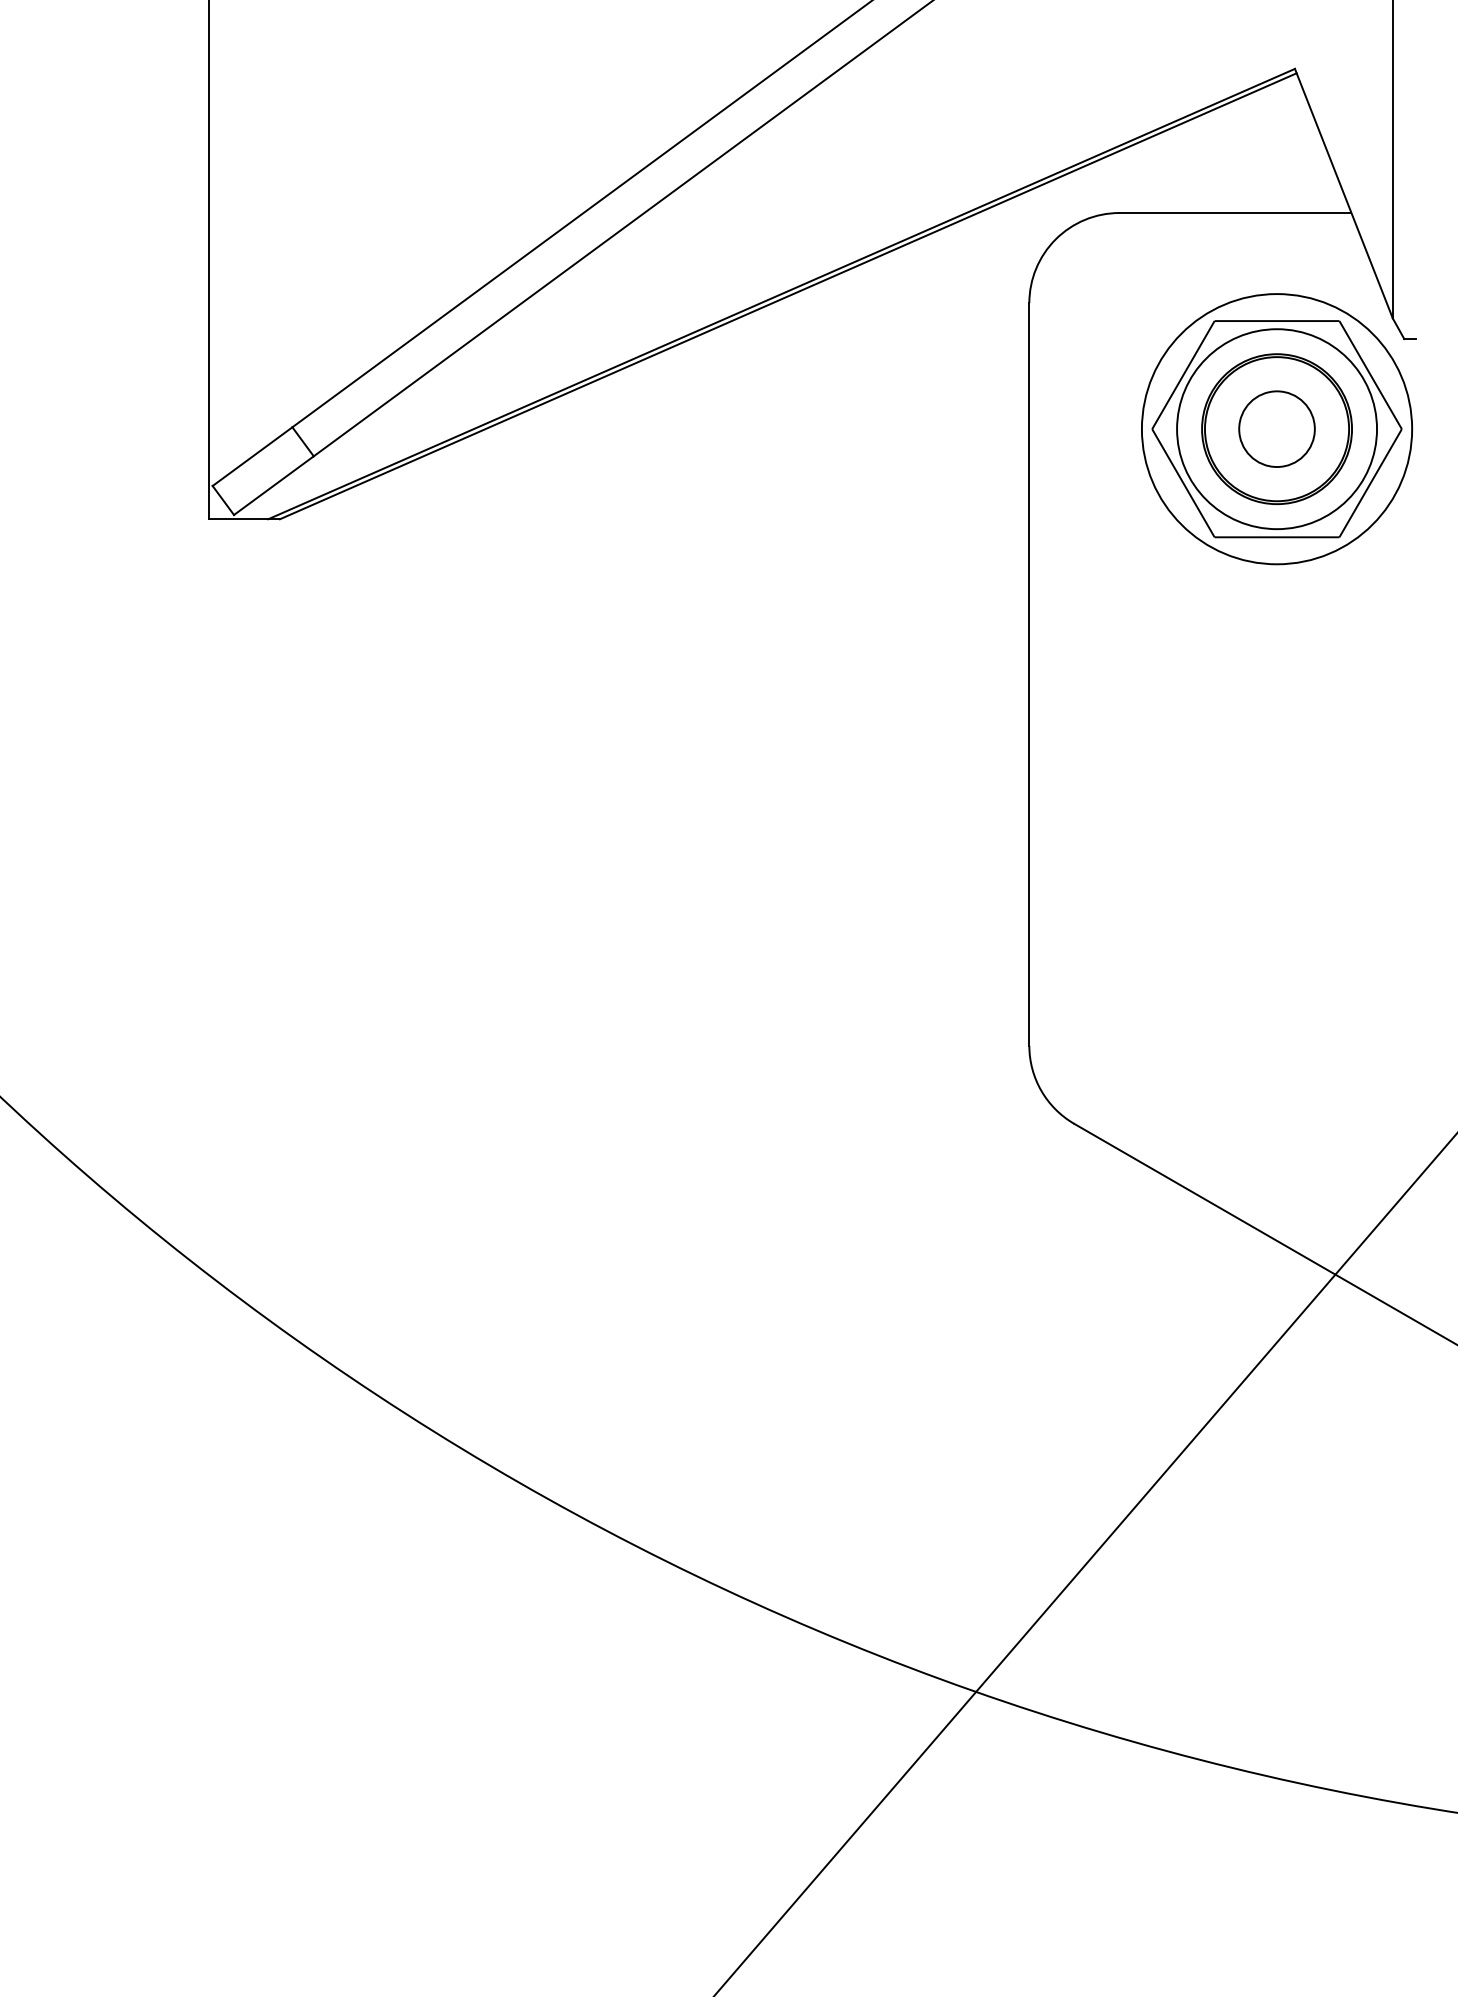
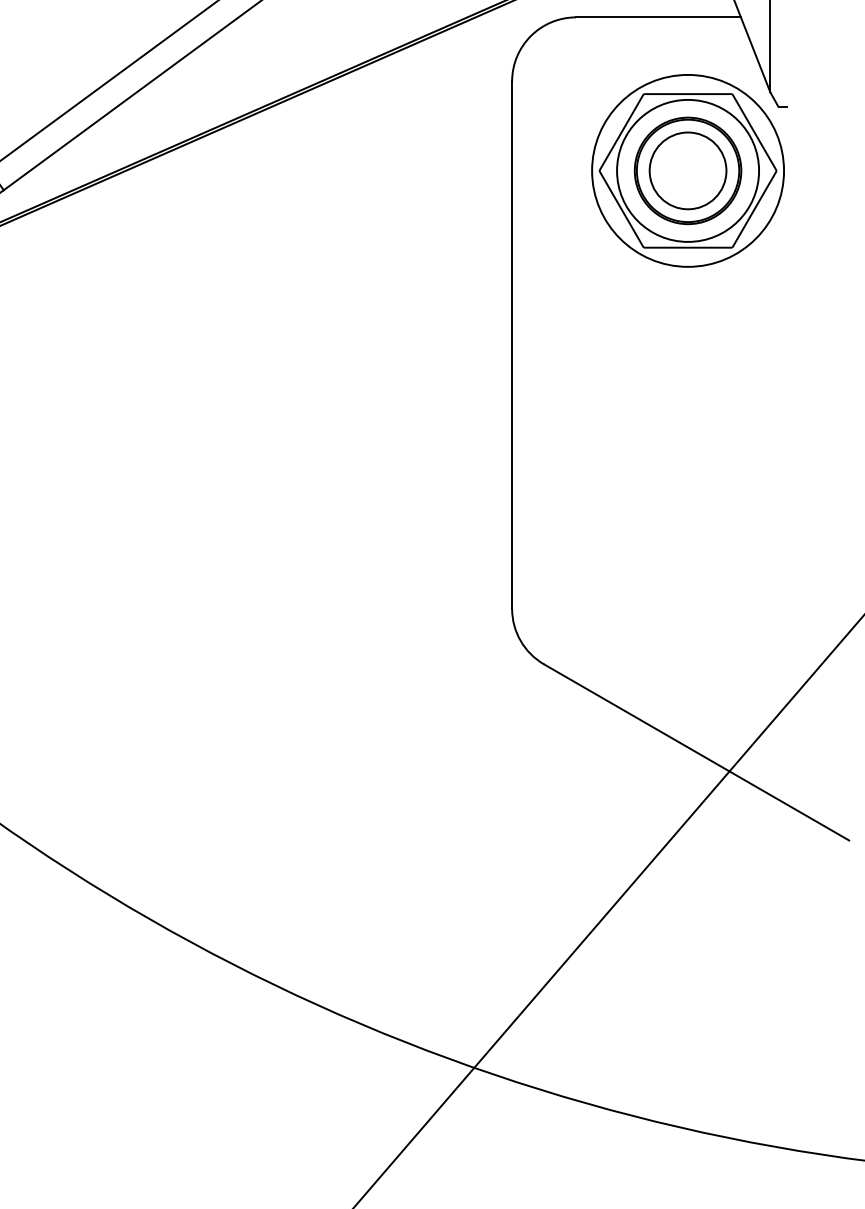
circle: (1277, 429) -> (688, 171), size x1.43

